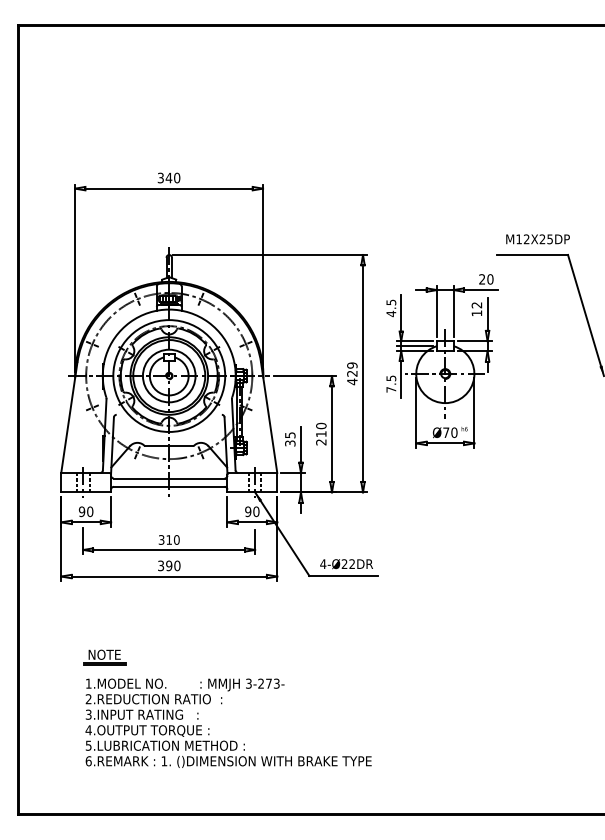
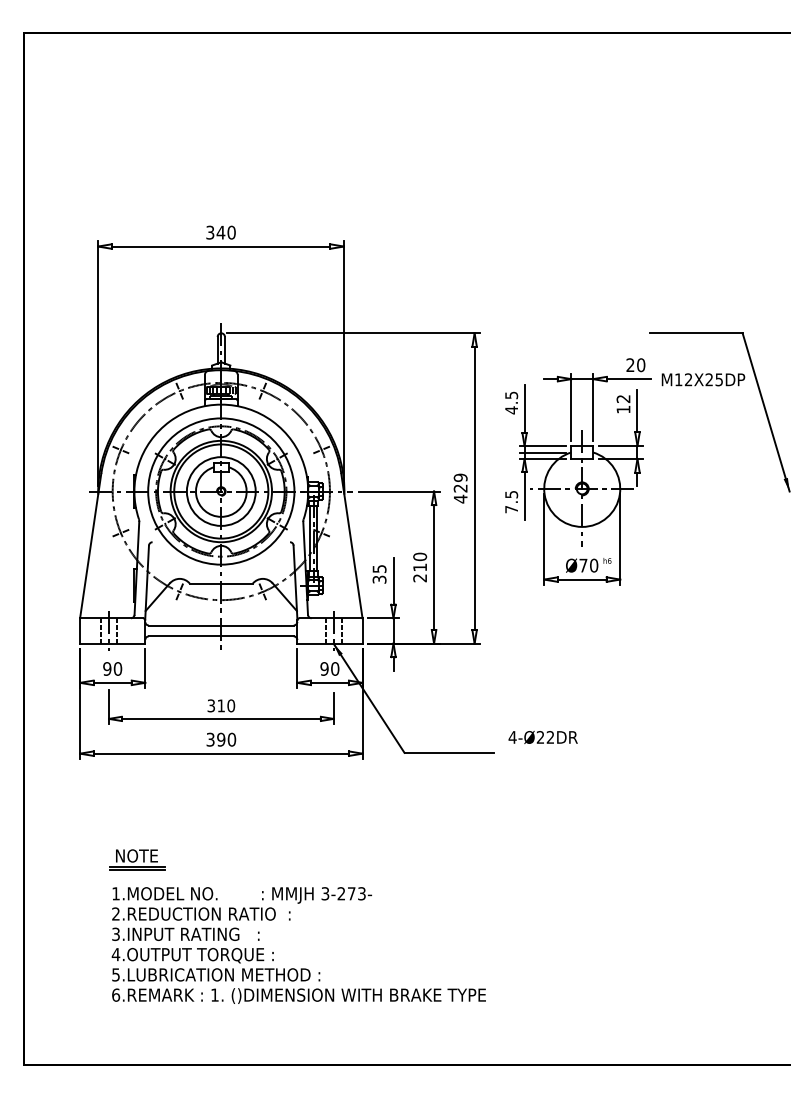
text: (538, 239) -> (703, 379), moved
text: (346, 563) -> (542, 736), moved

